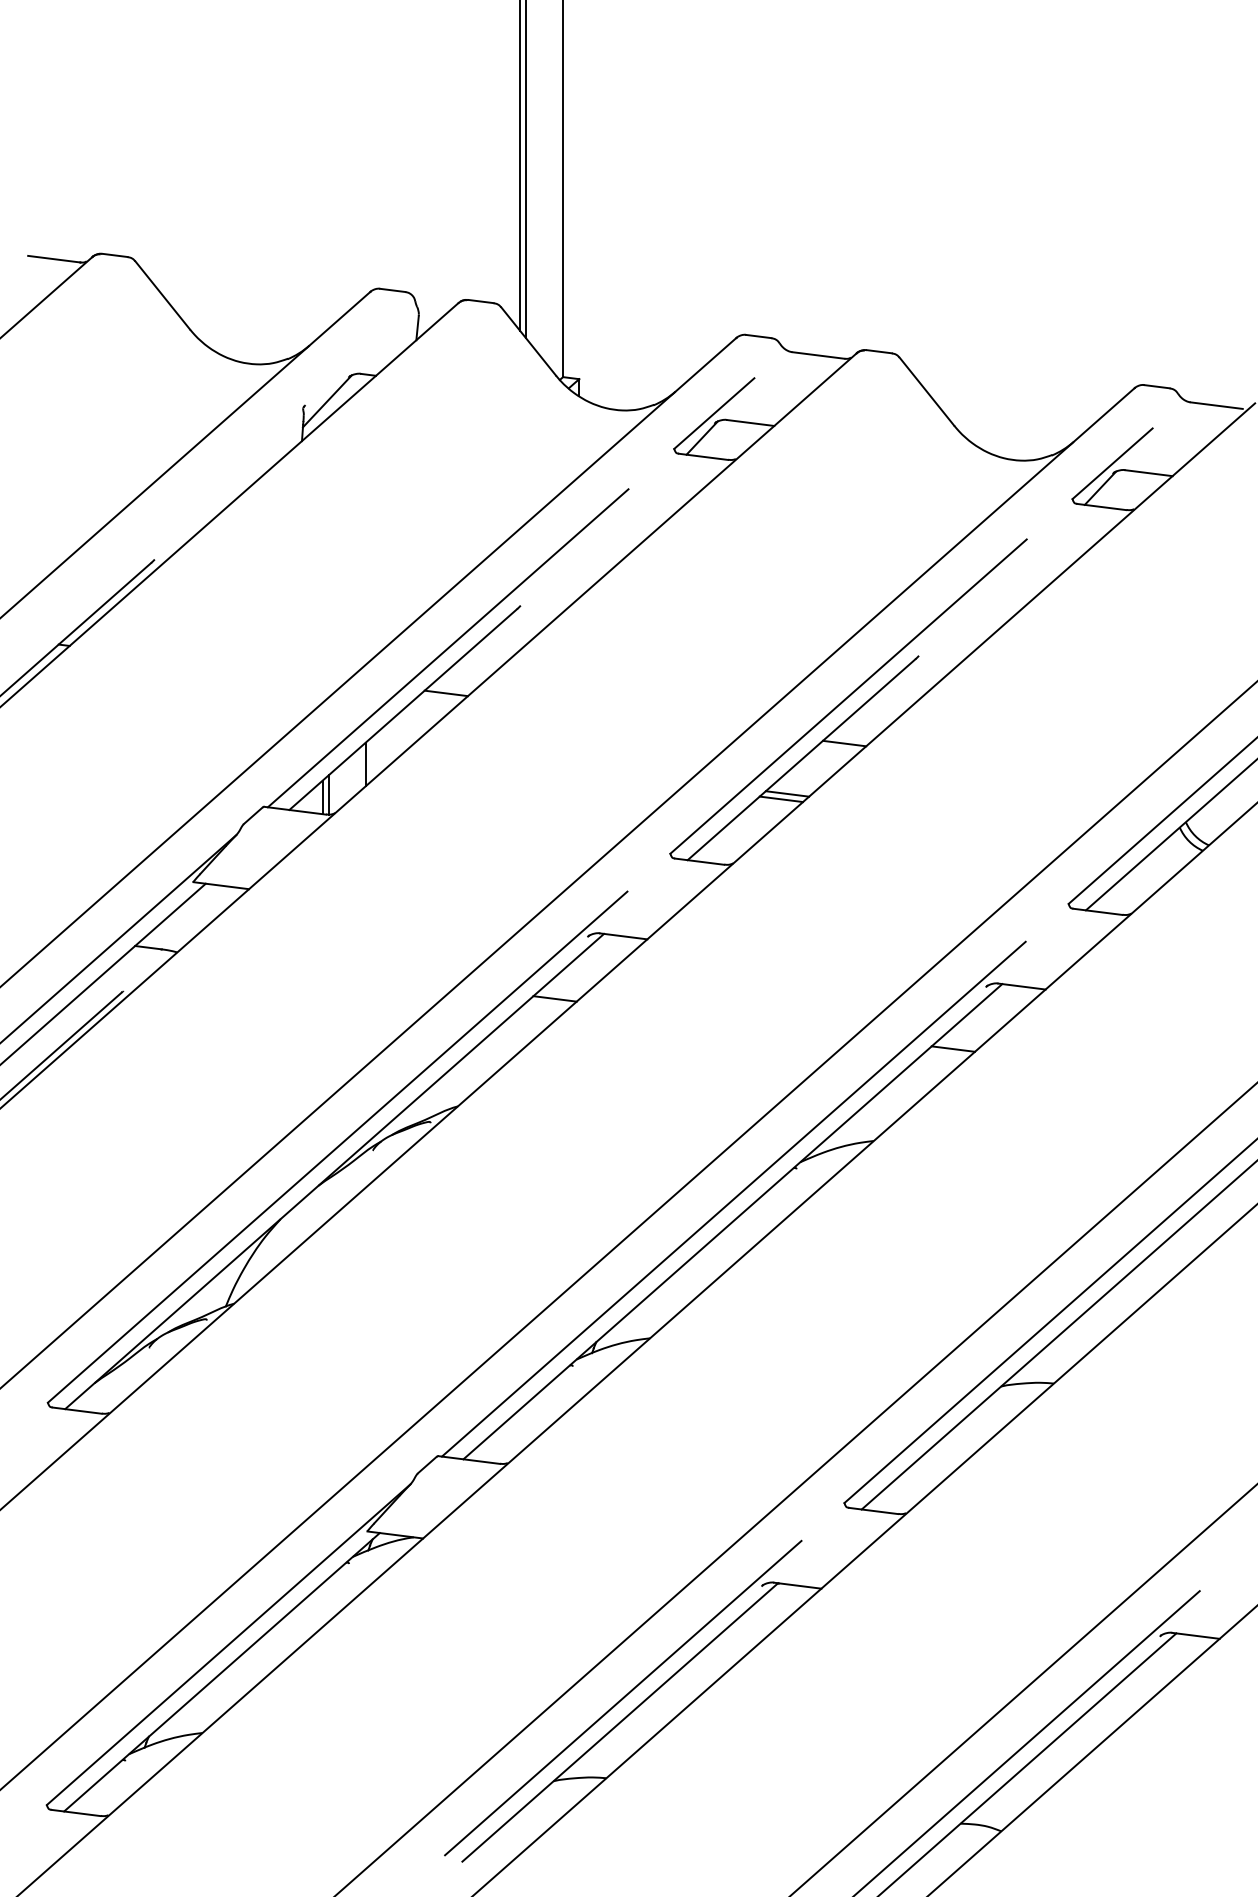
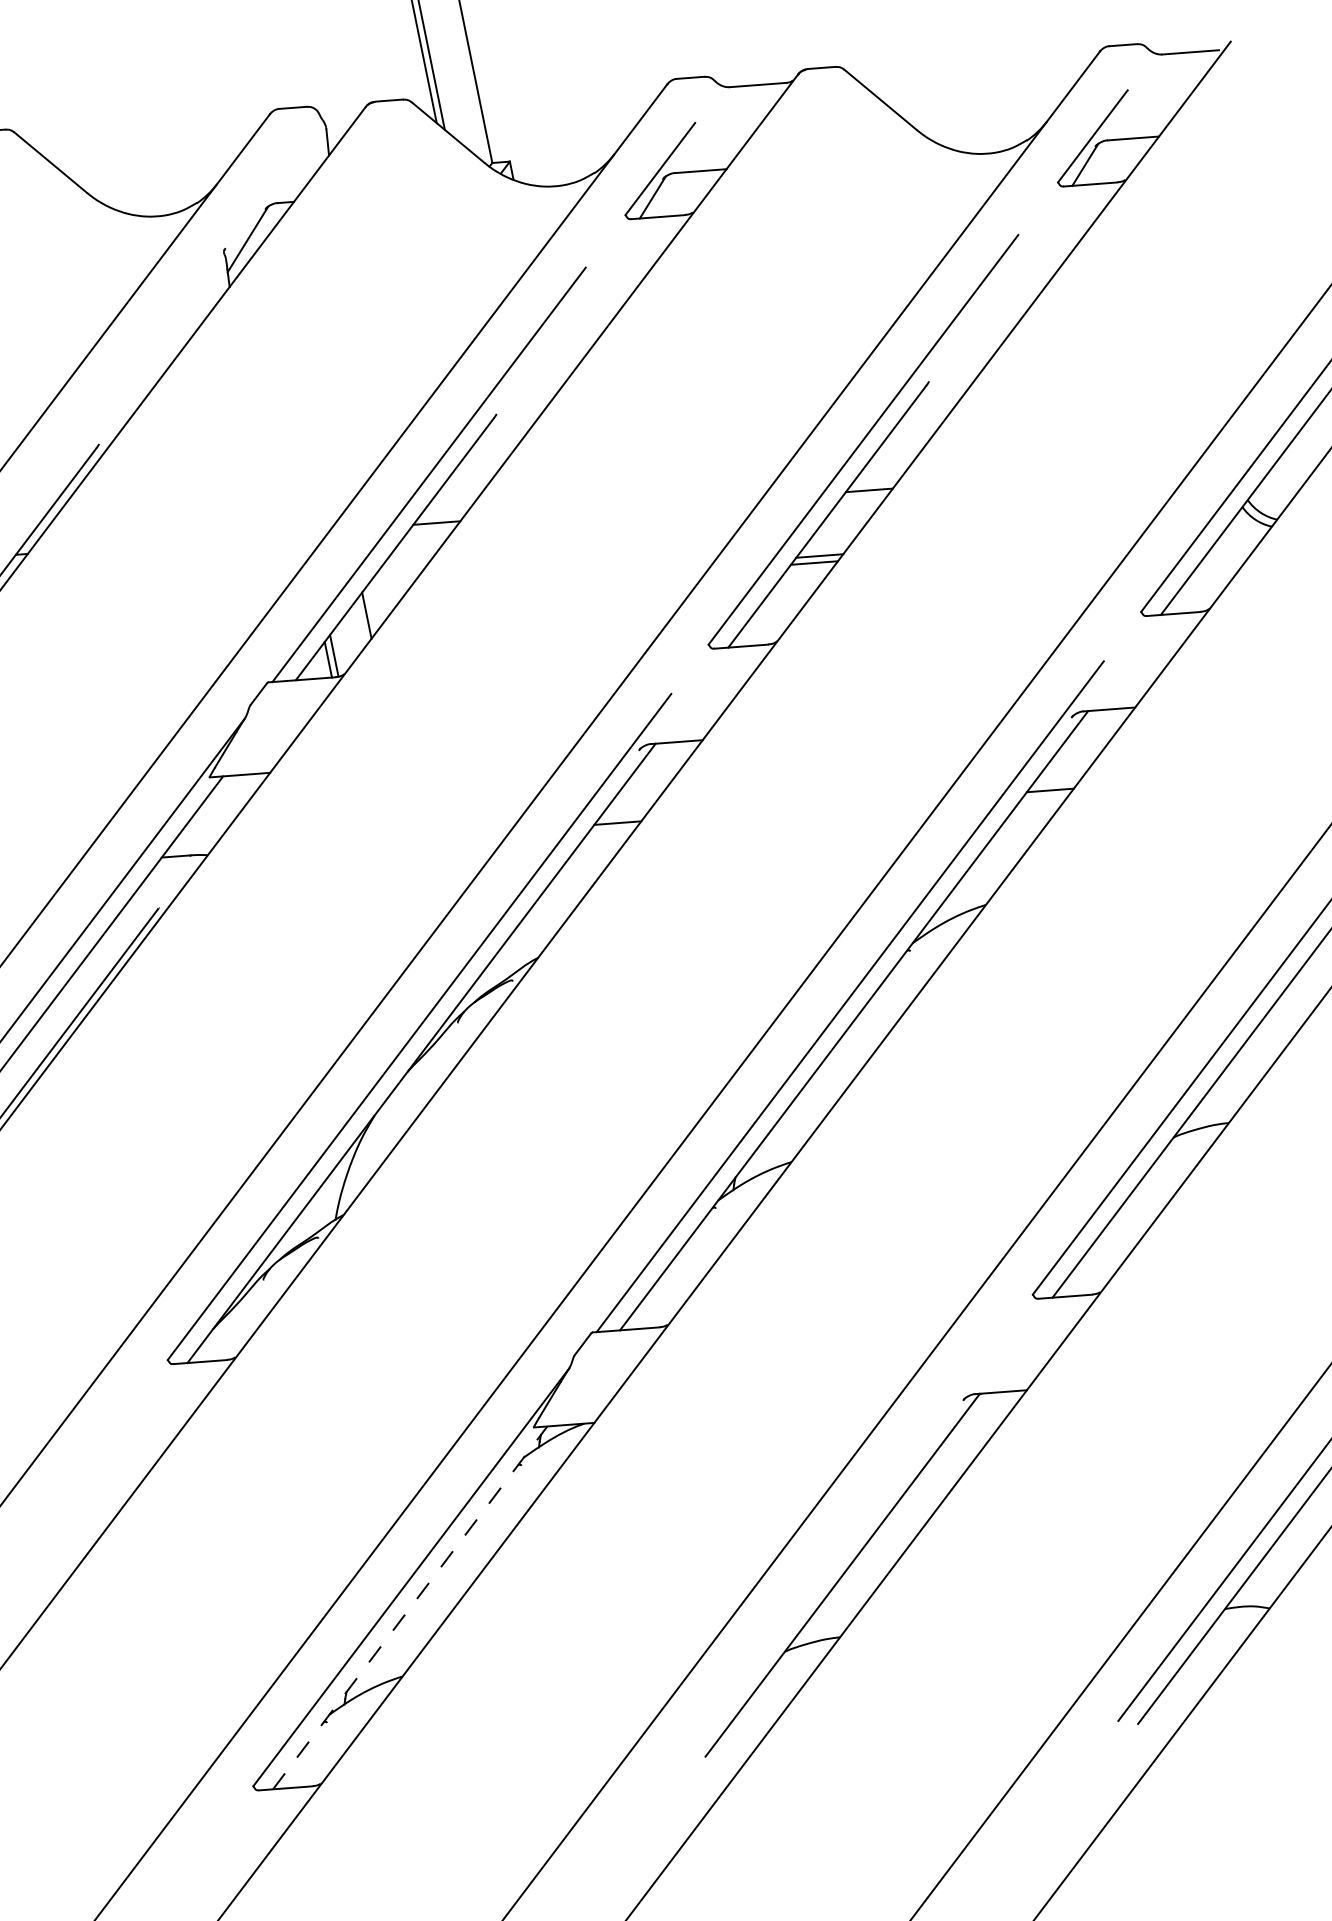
line: (222, 1671) -> (410, 1606), solid -> dashed
line: (623, 1697) -> (840, 1548), removed

